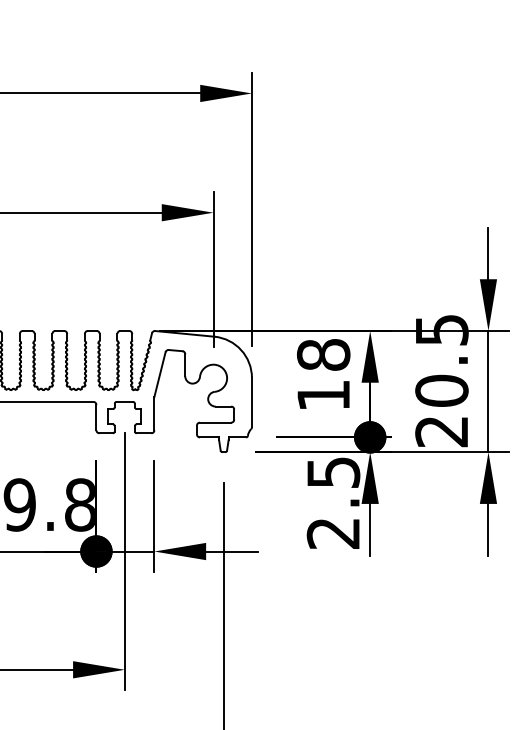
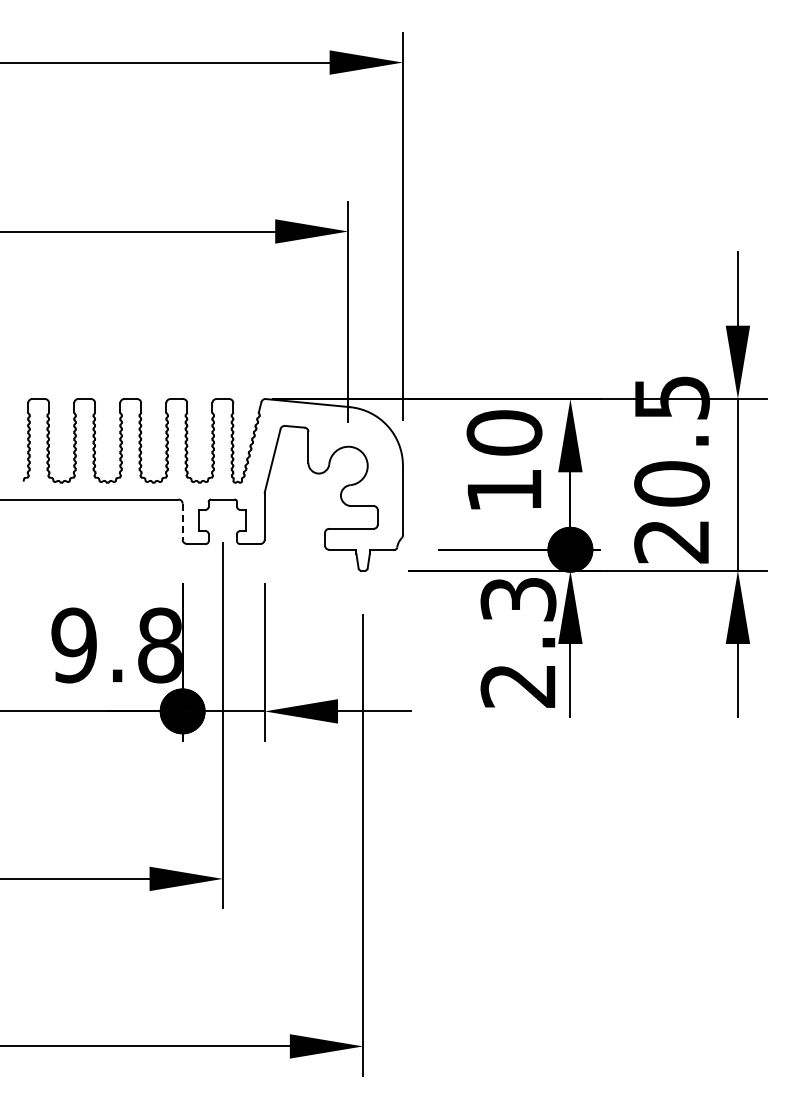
text: (323, 354) -> (504, 432), 18 -> 10
line: (96, 418) -> (182, 522), solid -> dashed
text: (332, 472) -> (517, 599), 2.5 -> 2.3

